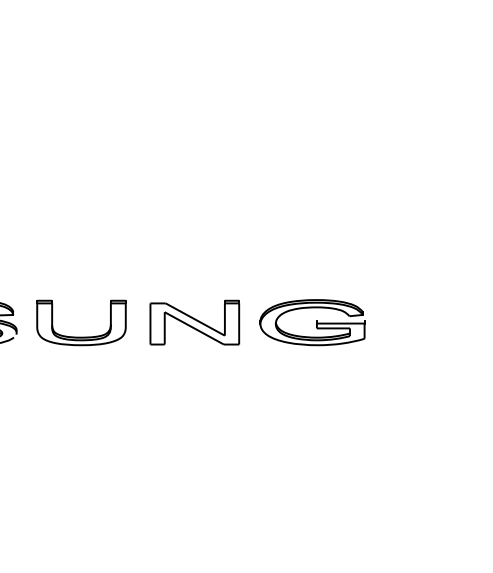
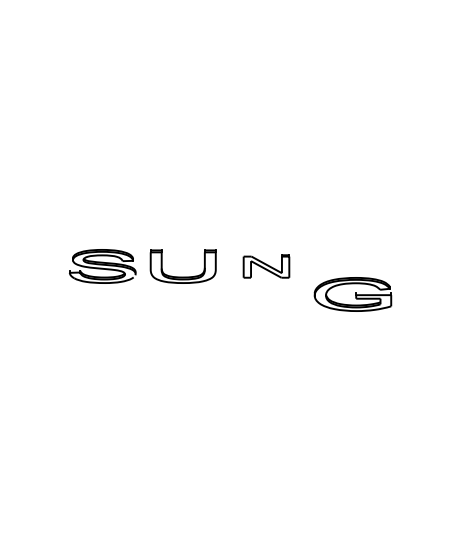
part: (194, 322) -> (266, 266), size x0.7
part: (311, 322) -> (352, 294), moved

